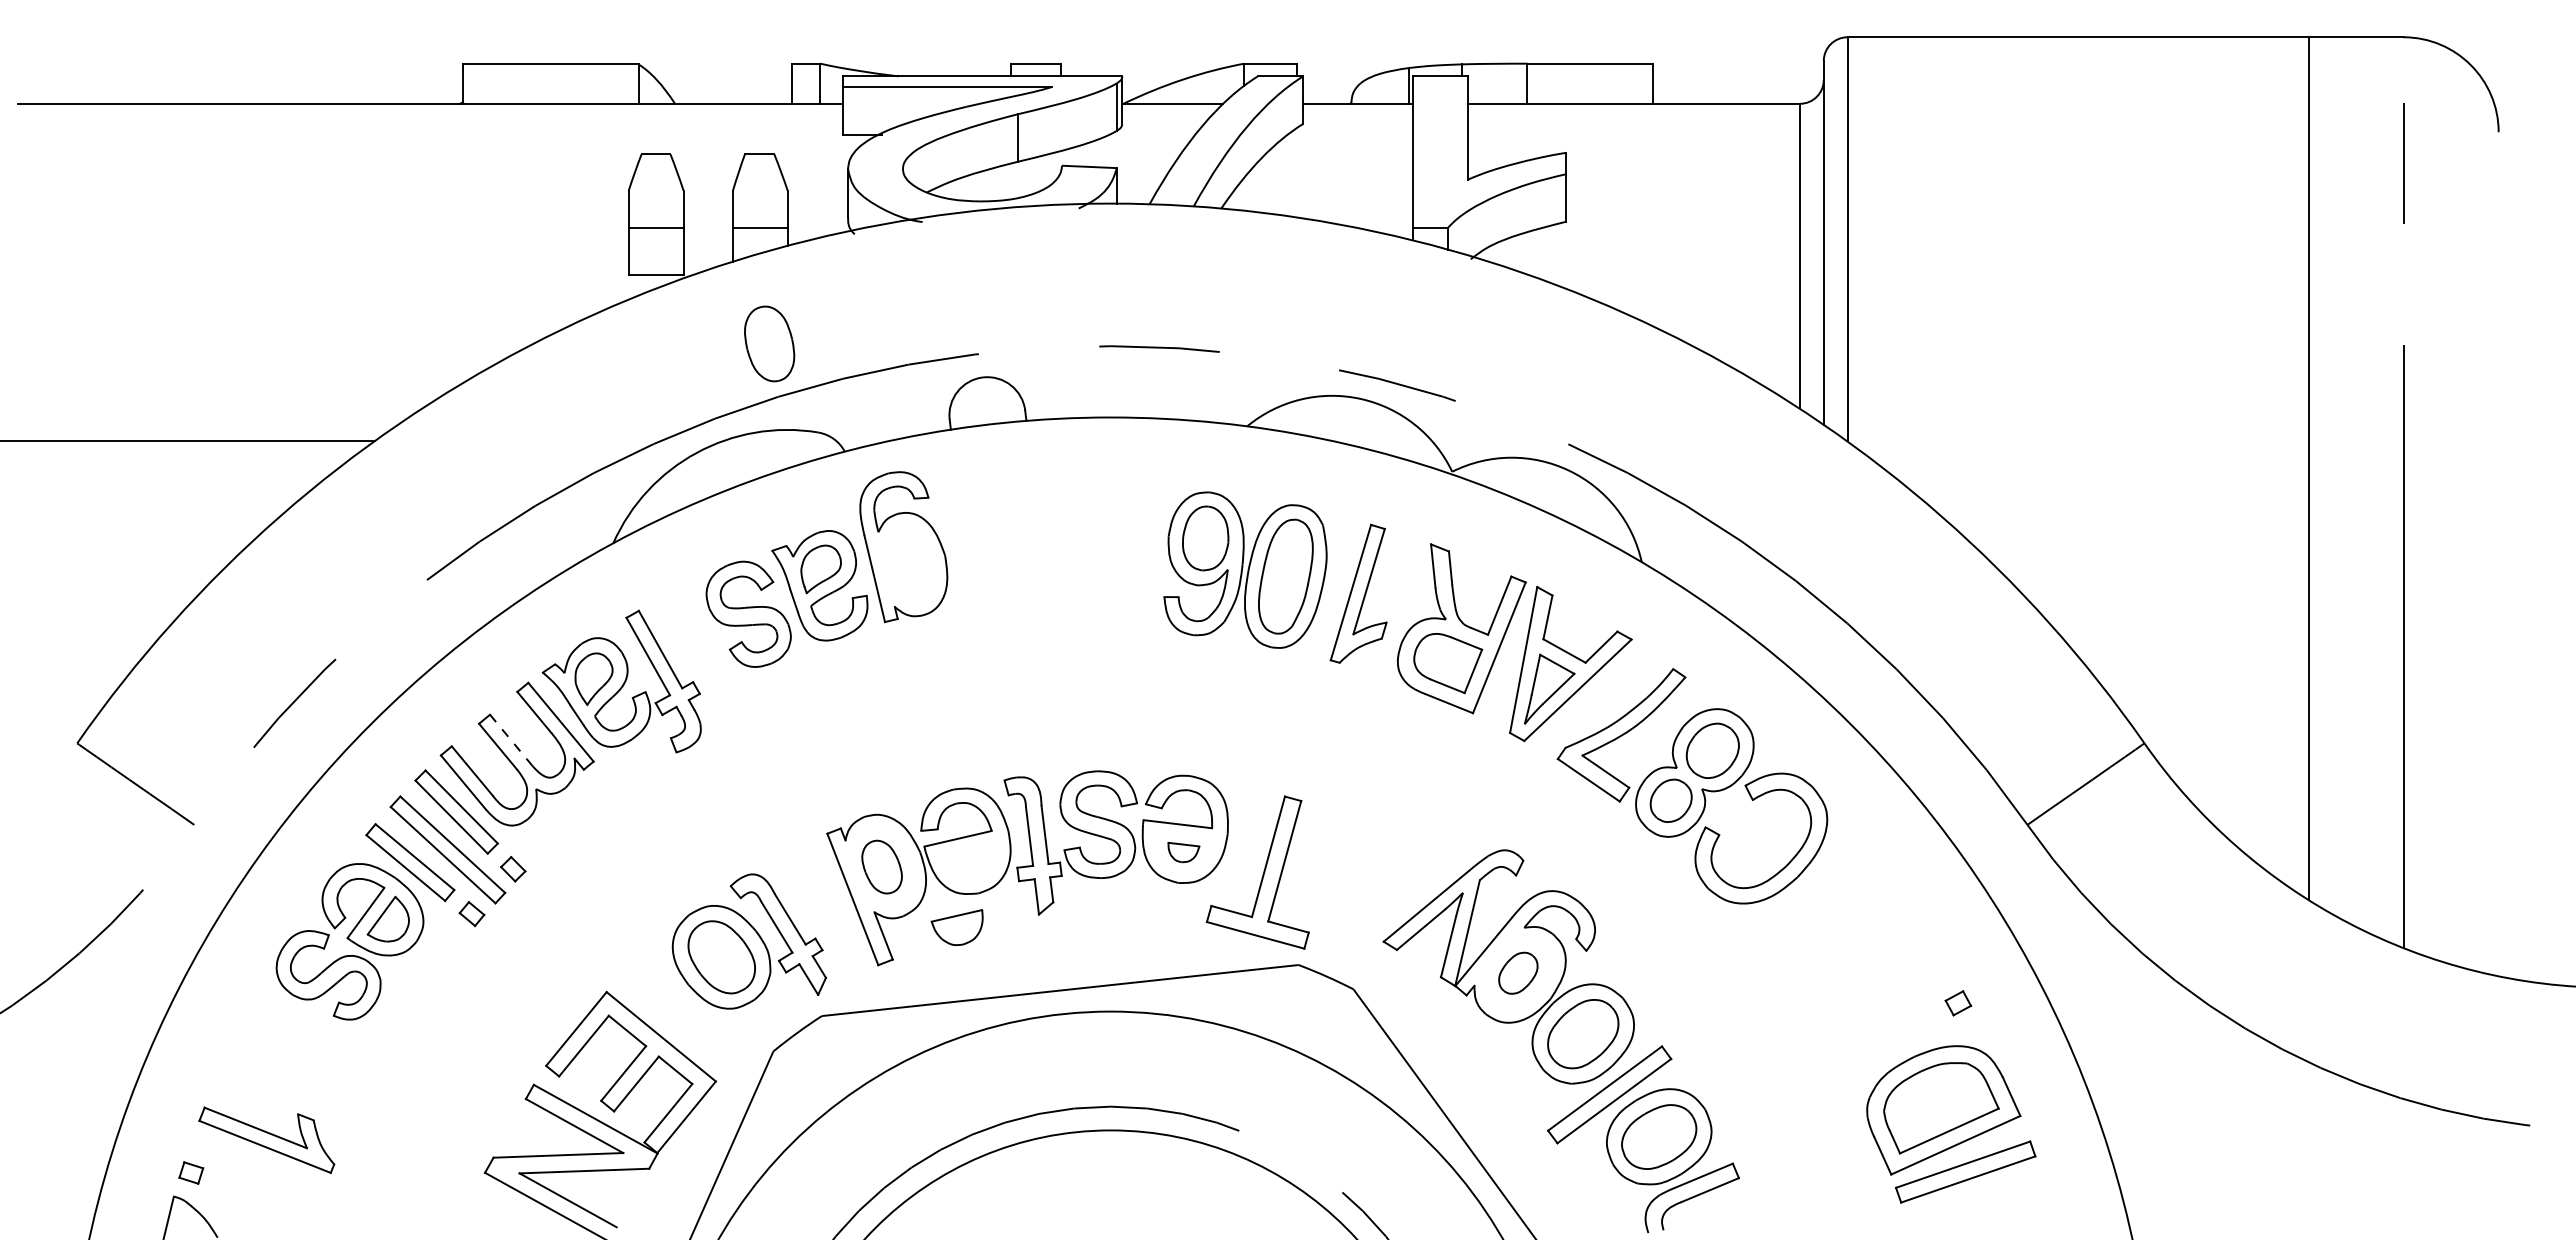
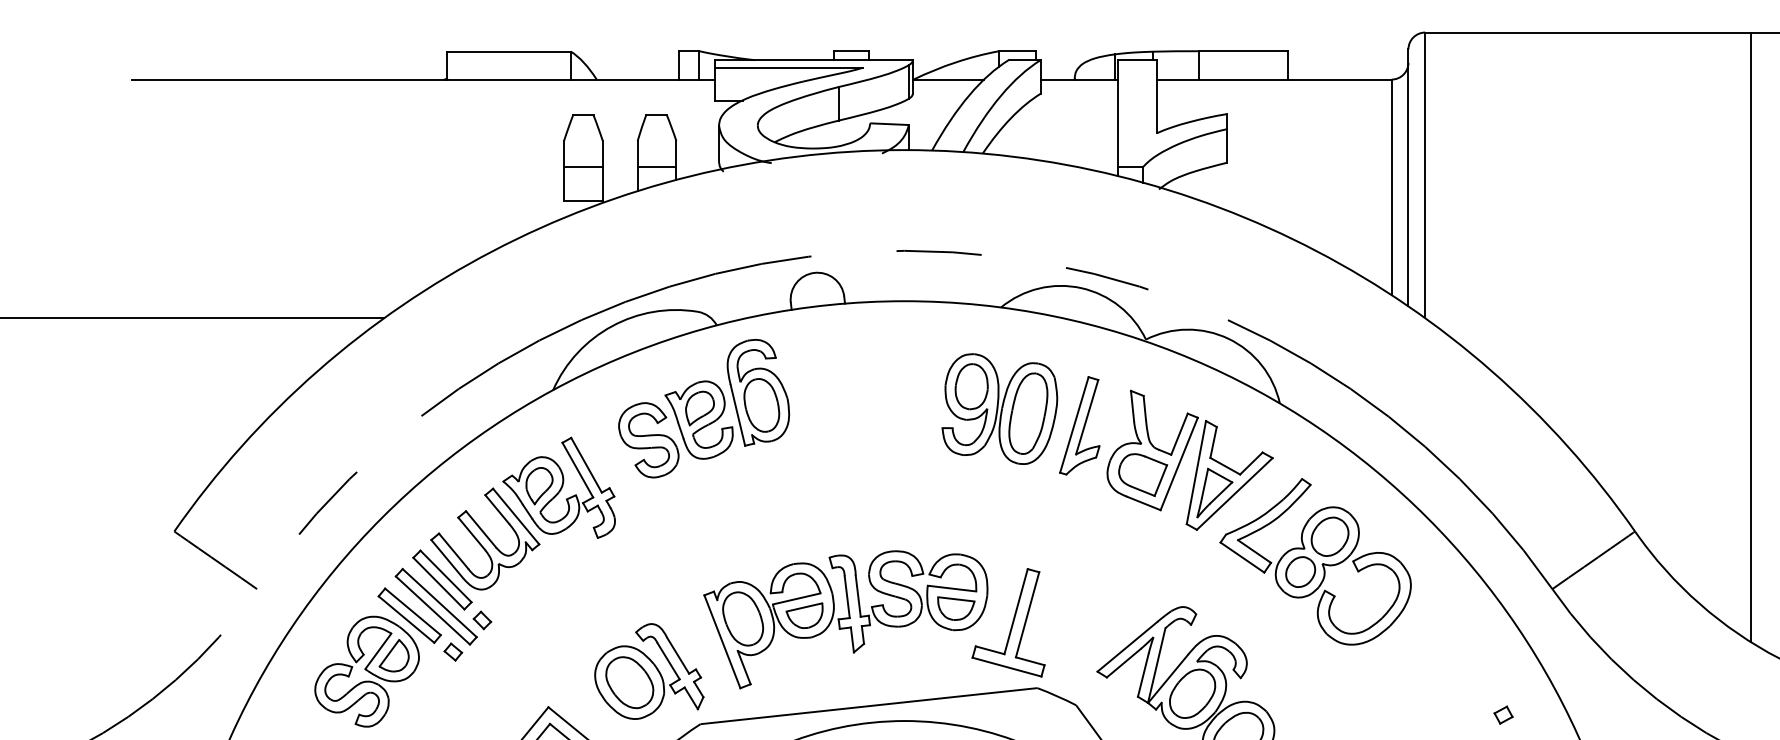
part: (769, 343) -> (761, 405), moved
line: (511, 740) -> (481, 529), dashed -> solid
part: (1183, 852) -> (956, 608), size x1.67
part: (881, 866) -> (742, 618), size x1.43
part: (956, 927) -> (804, 615), moved
part: (1518, 973) -> (1192, 694), size x1.67

